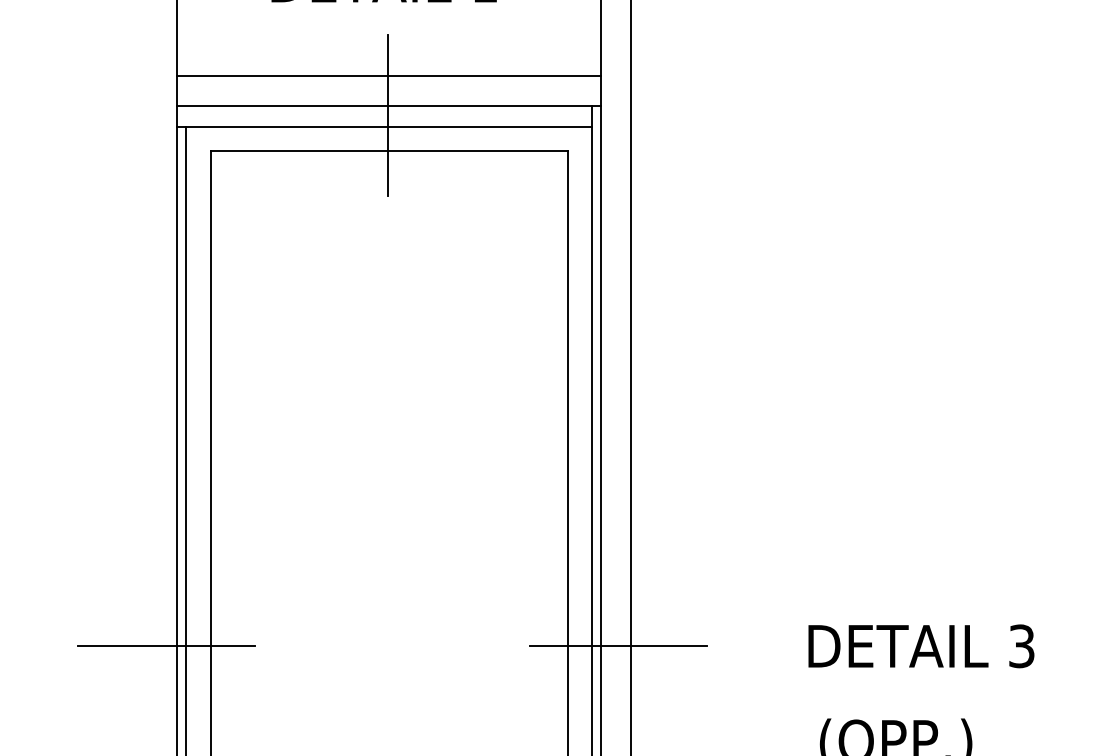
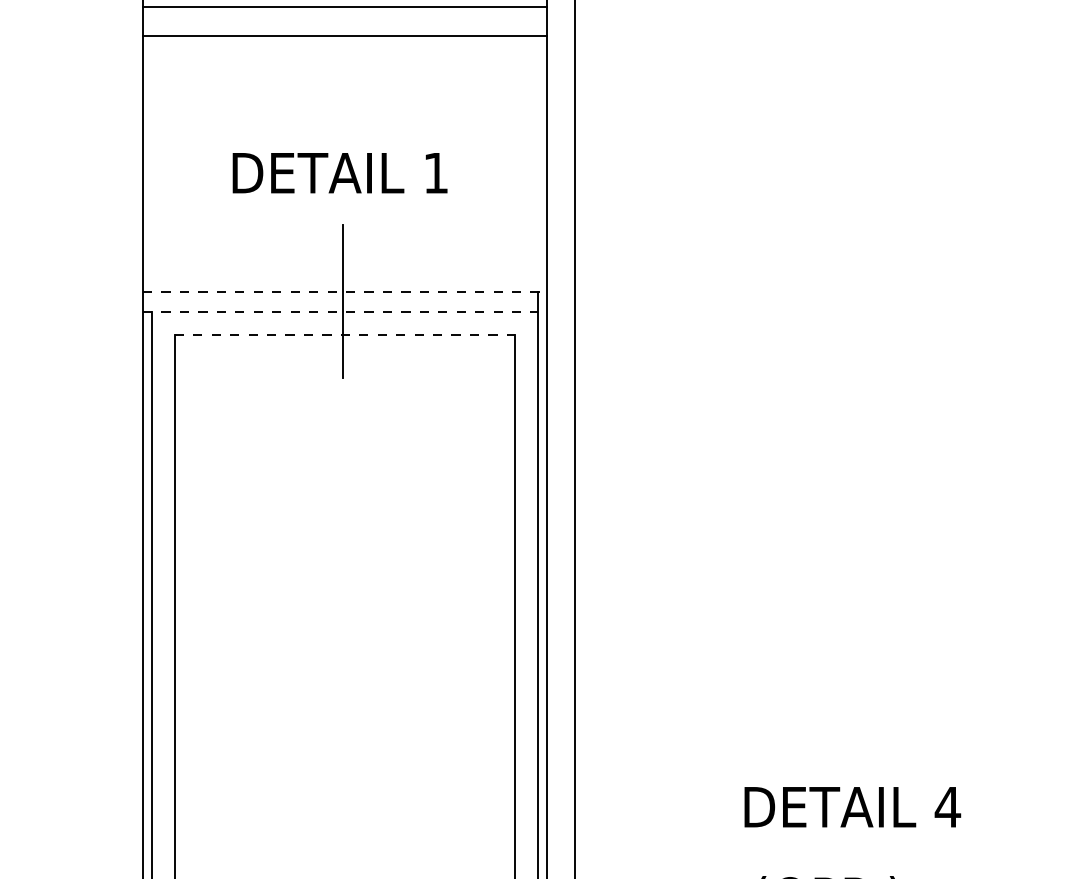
line: (388, 75) -> (344, 263), removed
line: (388, 106) -> (344, 292), solid -> dashed
line: (384, 127) -> (340, 312), solid -> dashed
line: (389, 151) -> (345, 335), solid -> dashed
line: (166, 645) -> (132, 806), removed
line: (617, 645) -> (562, 806), removed
text: (1021, 646) -> (947, 807), 3 -> 4

